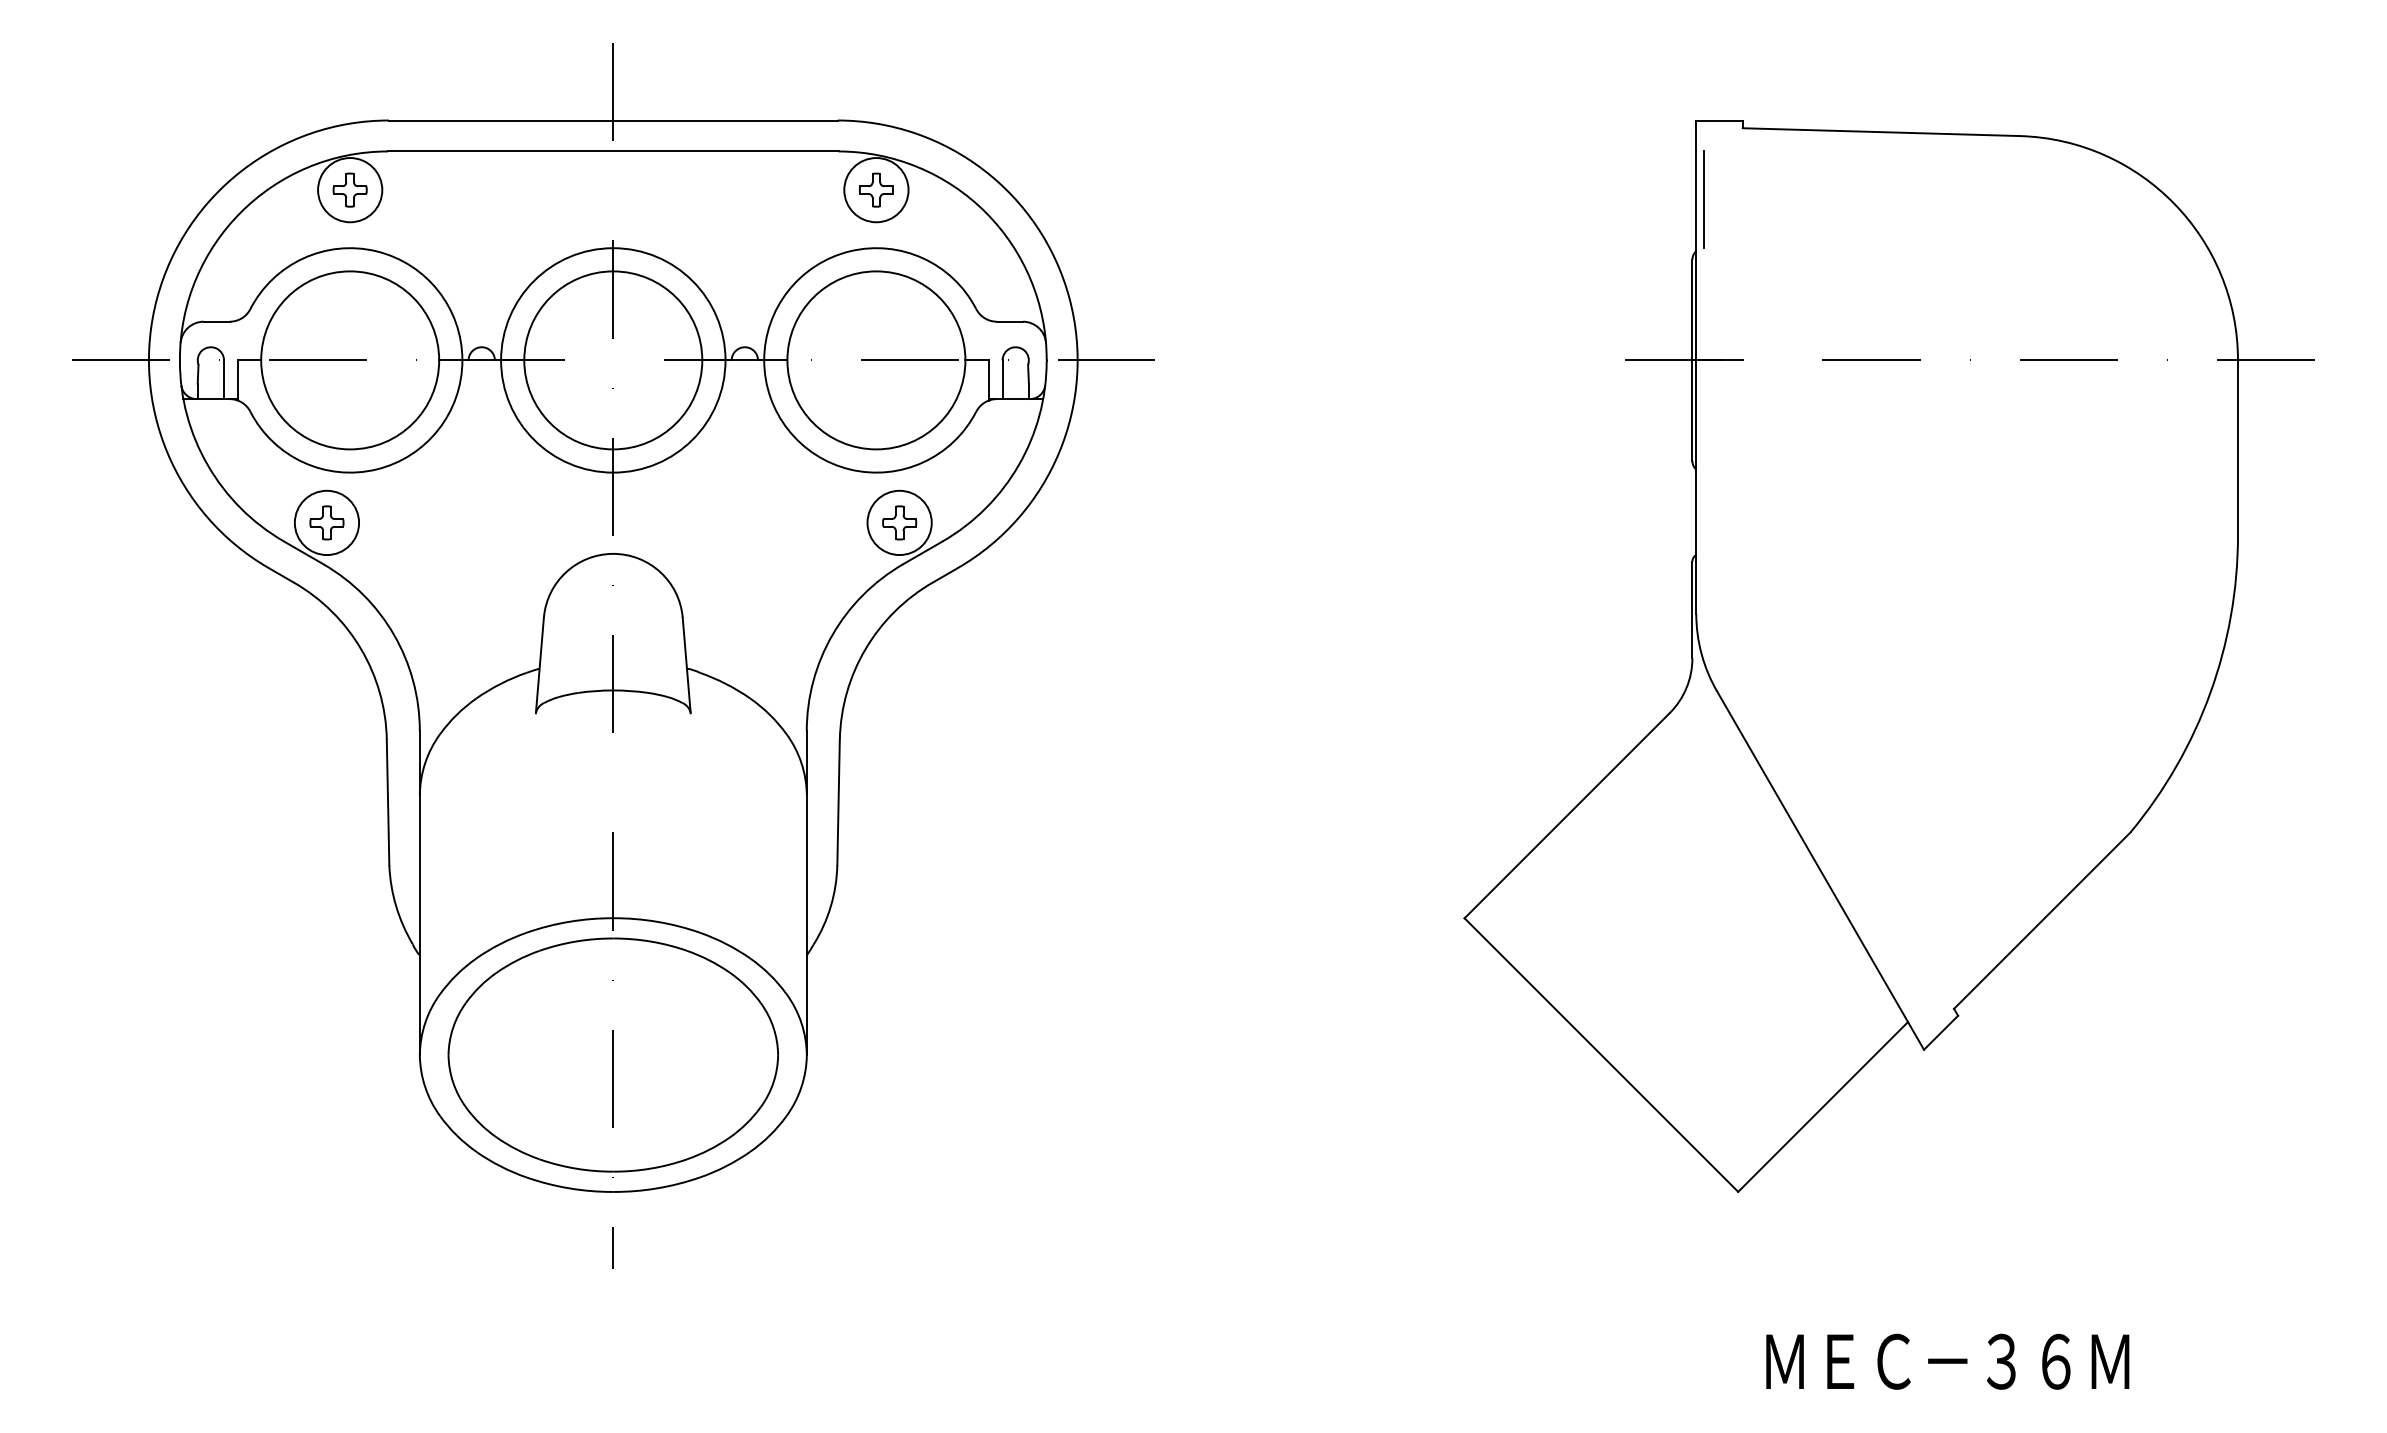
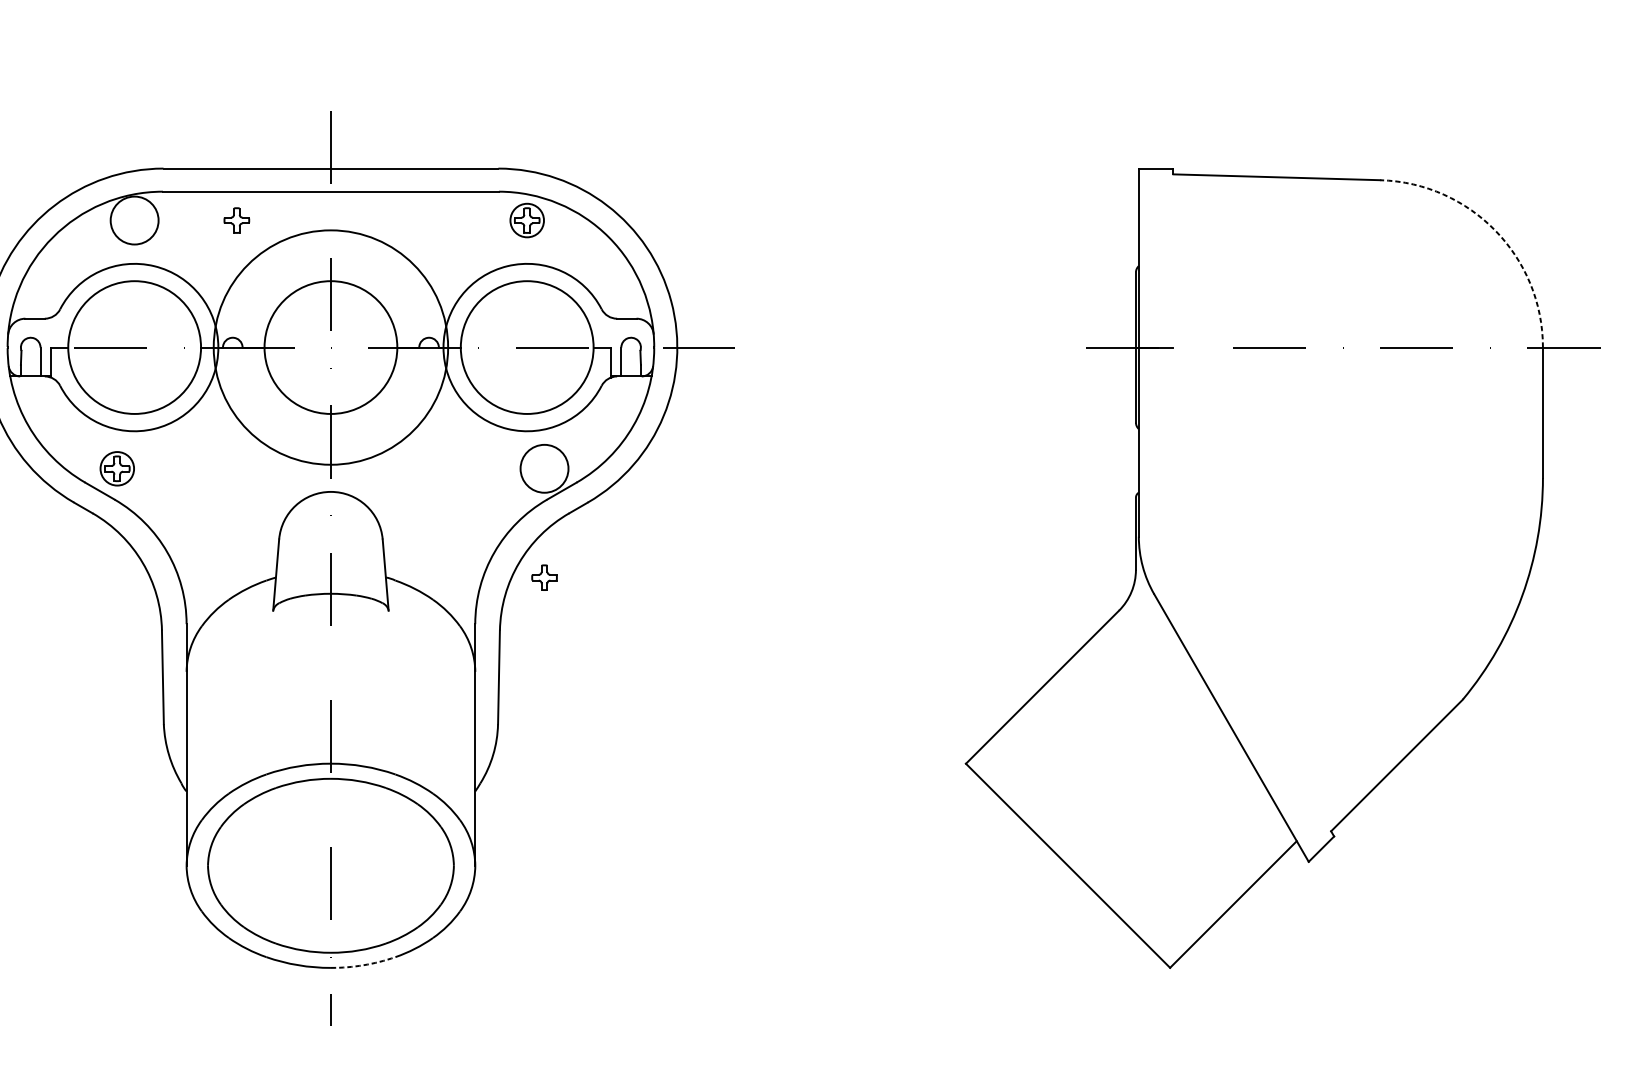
part: (349, 189) -> (236, 220), moved
circle: (876, 190) -> (527, 220), size x0.7
line: (1704, 199) -> (1144, 227), removed
arc: (2174, 203) -> (1495, 230), solid -> dashed
circle: (613, 360) -> (331, 347), size x1.4
circle: (326, 522) -> (116, 468), size x0.7
part: (899, 522) -> (544, 577), moved
arc: (657, 1188) -> (363, 965), solid -> dashed

